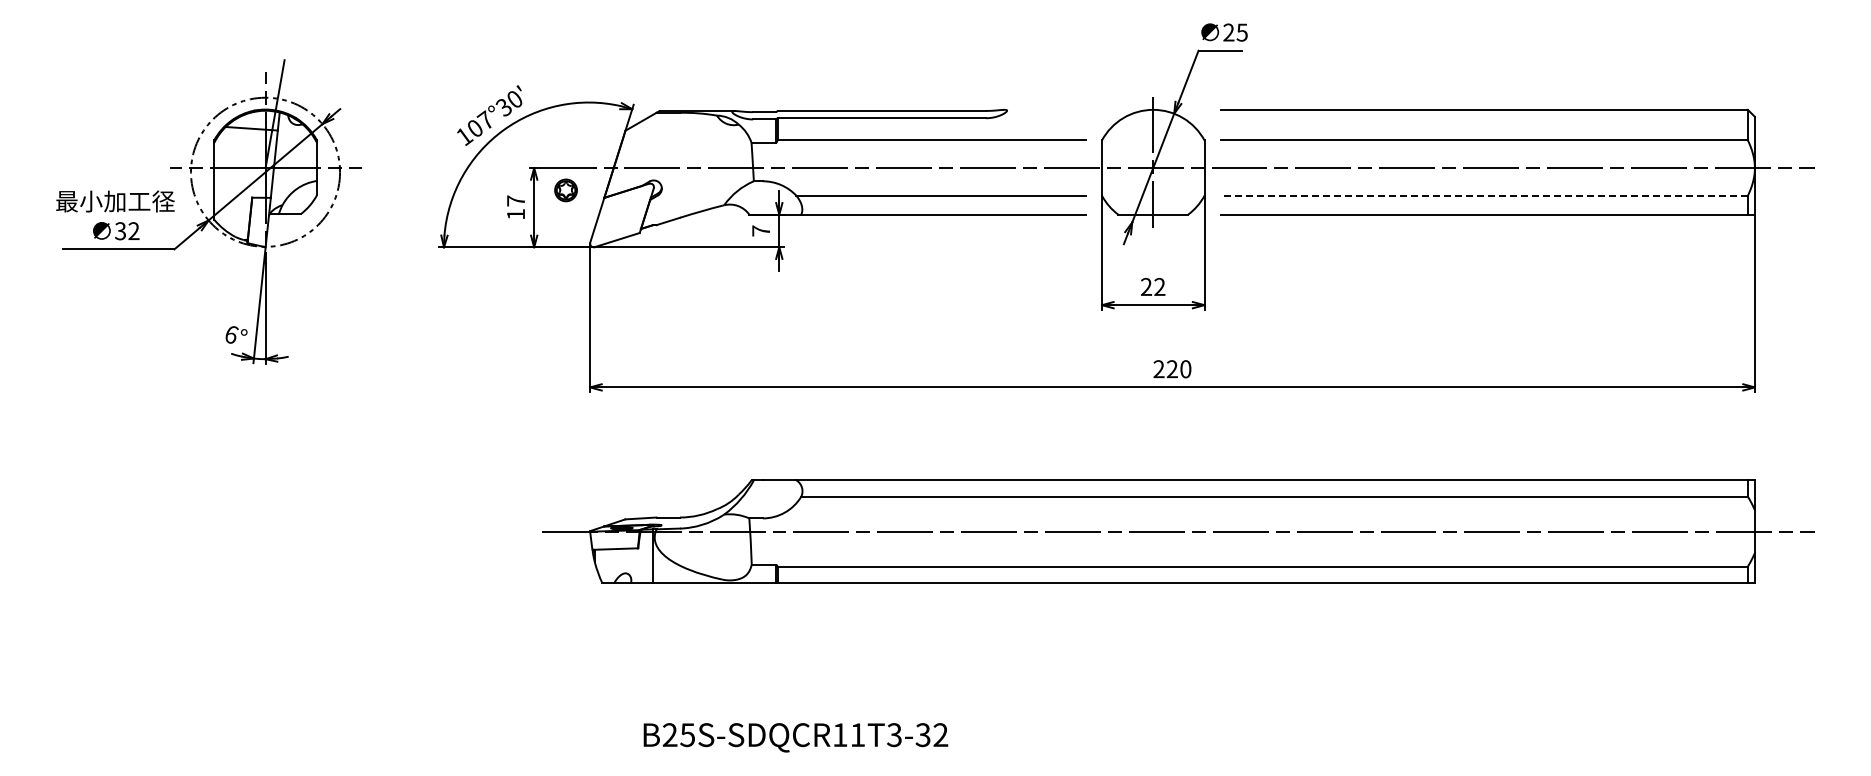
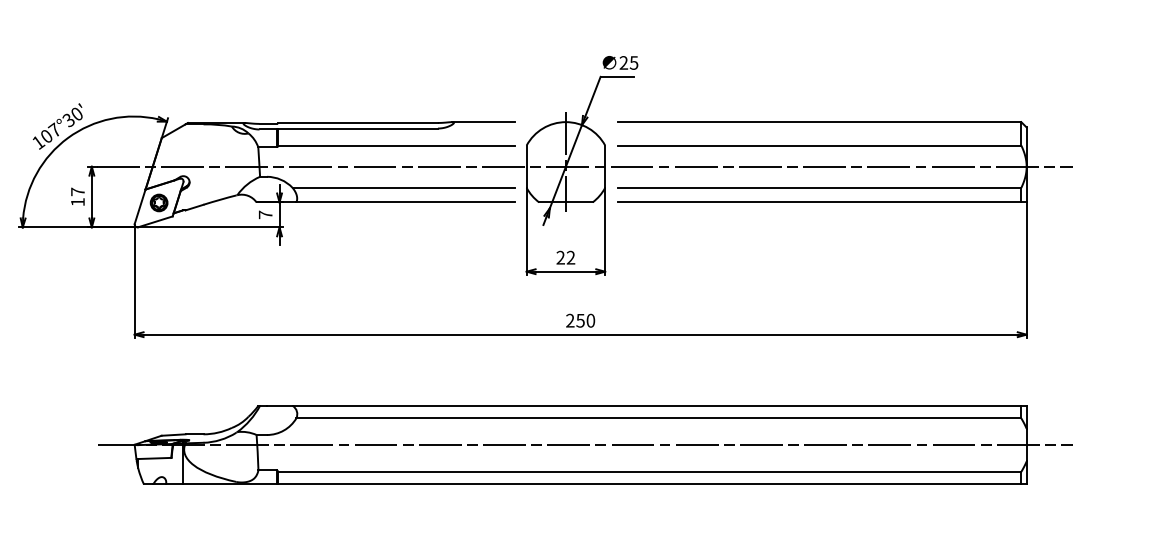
line: (1045, 109) -> (483, 121), added
part: (565, 190) -> (158, 203), moved
line: (1484, 195) -> (819, 187), dashed -> solid
text: (1171, 369) -> (579, 320), 220 -> 250

